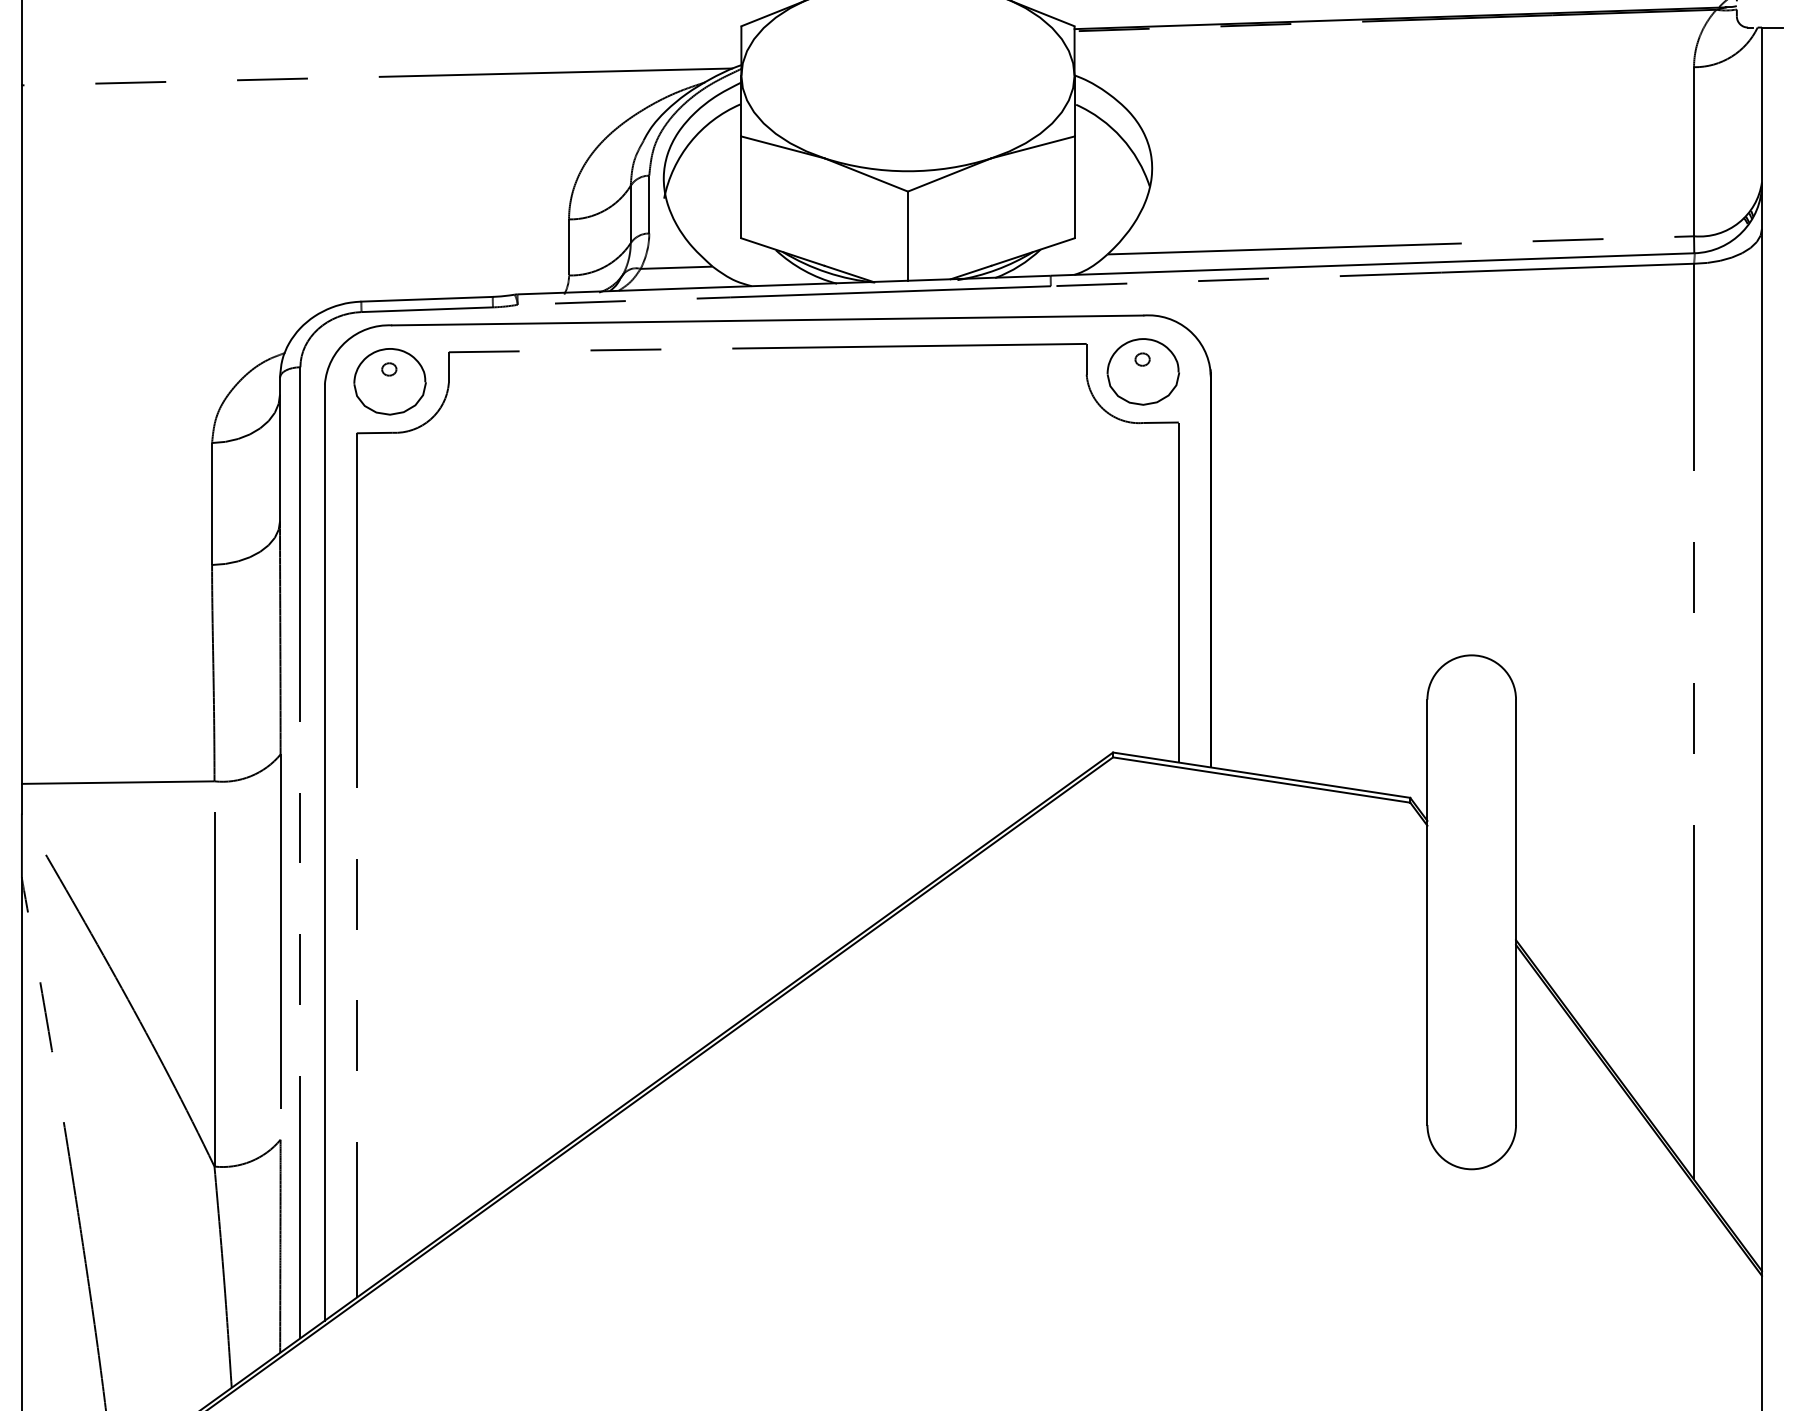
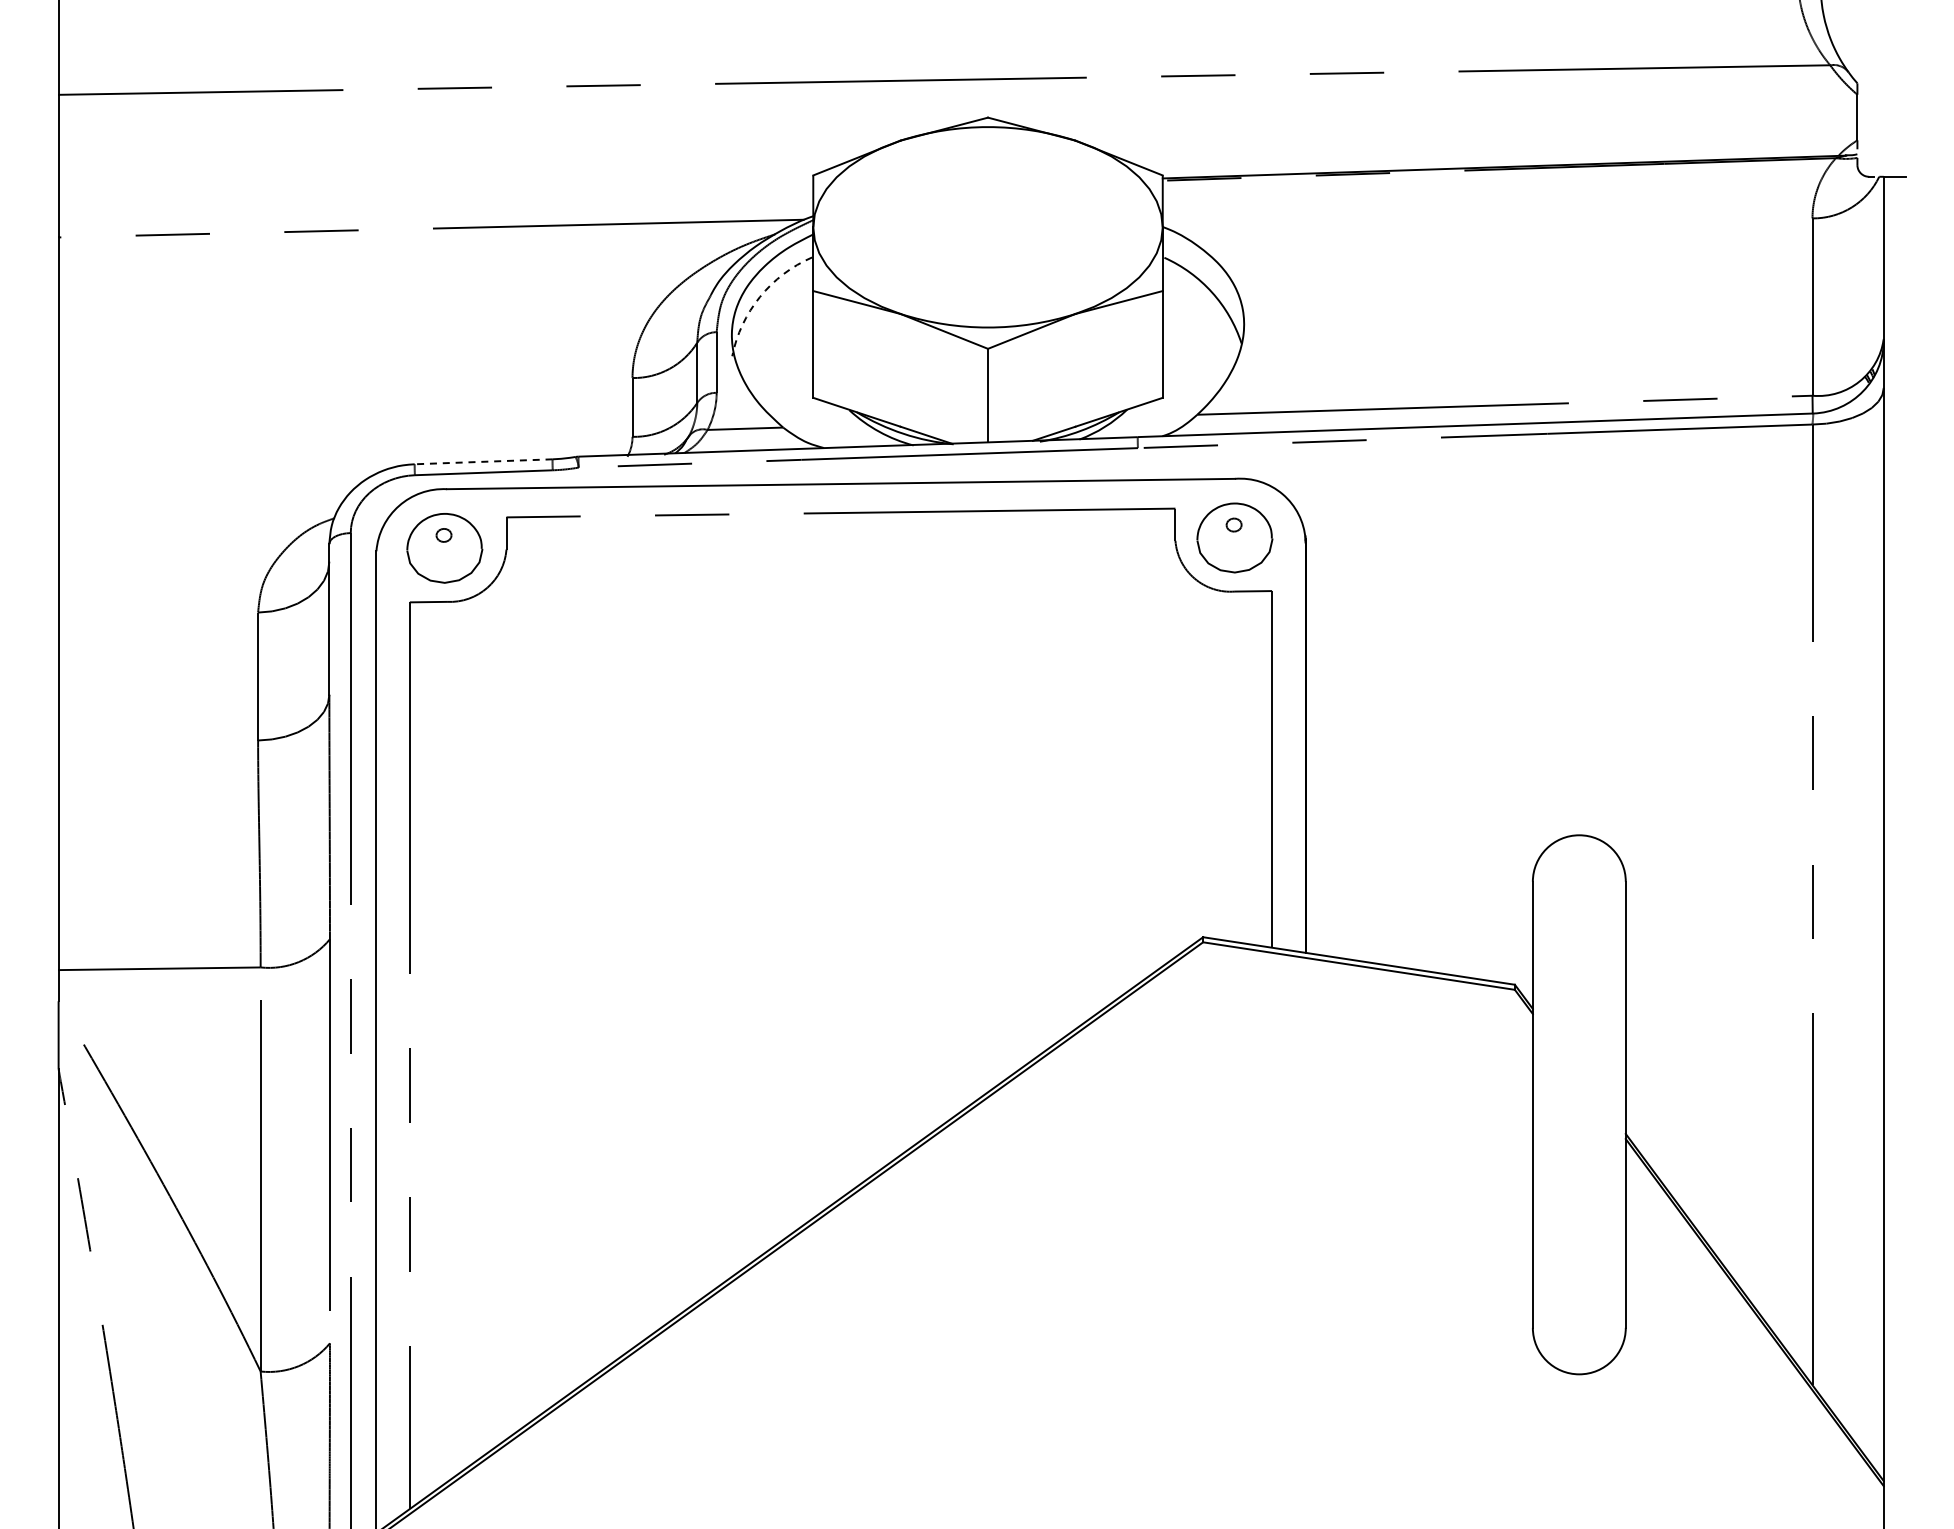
arc: (691, 142) -> (760, 297), solid -> dashed
line: (426, 298) -> (483, 461), solid -> dashed

